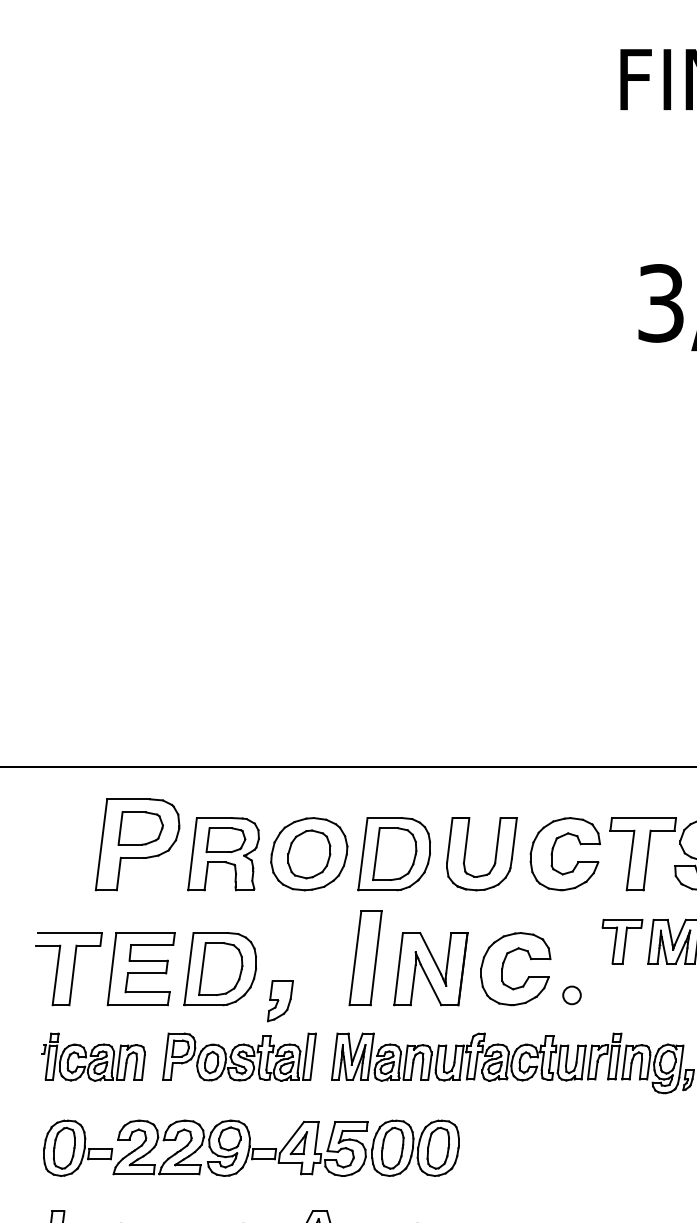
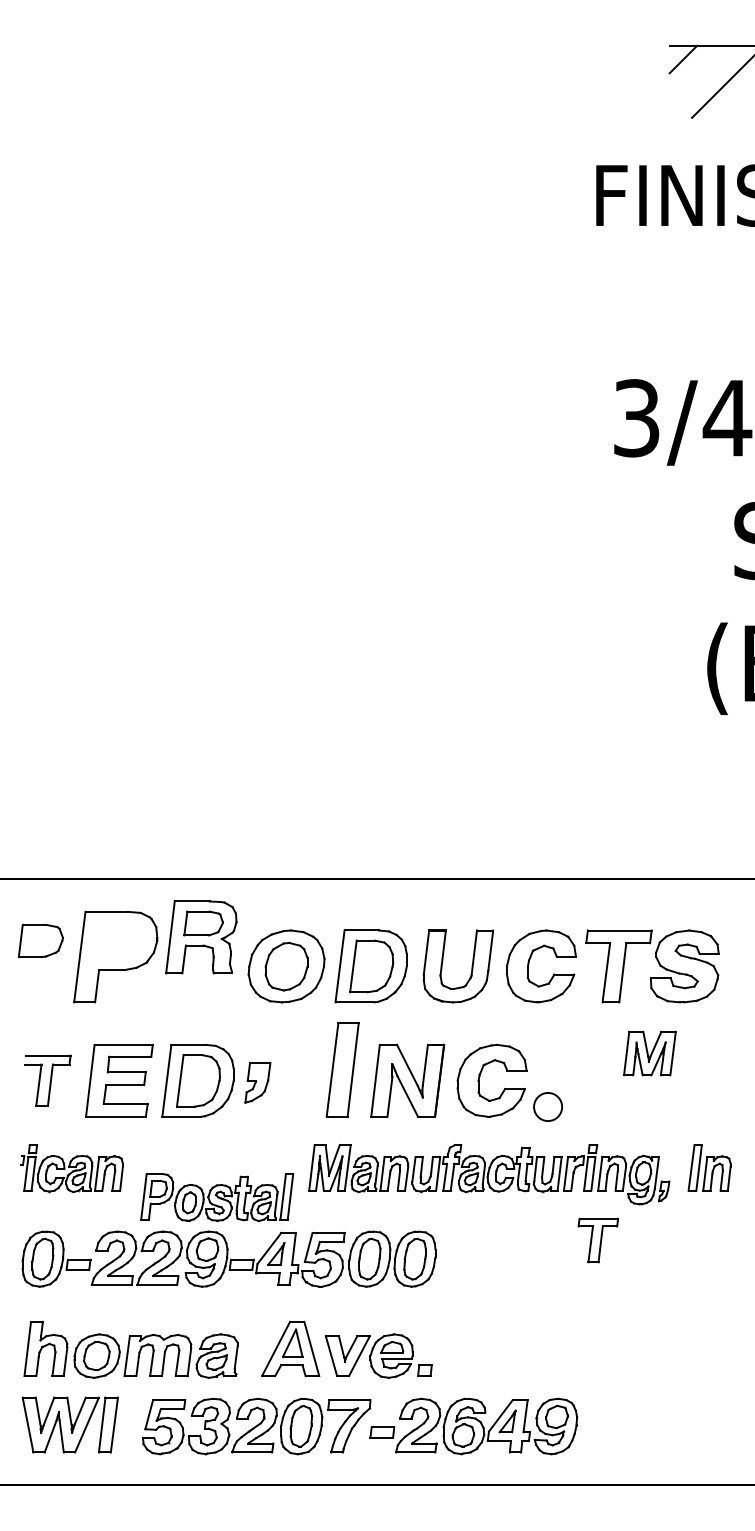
part: (140, 828) -> (40, 940), moved
part: (223, 854) -> (201, 937), moved
part: (622, 941) -> (598, 1240), moved
part: (69, 968) -> (47, 1080), size x0.7
circle: (571, 994) -> (547, 1106), size x1.6
part: (280, 1000) -> (257, 1082), moved
part: (239, 1057) -> (217, 1197), moved

